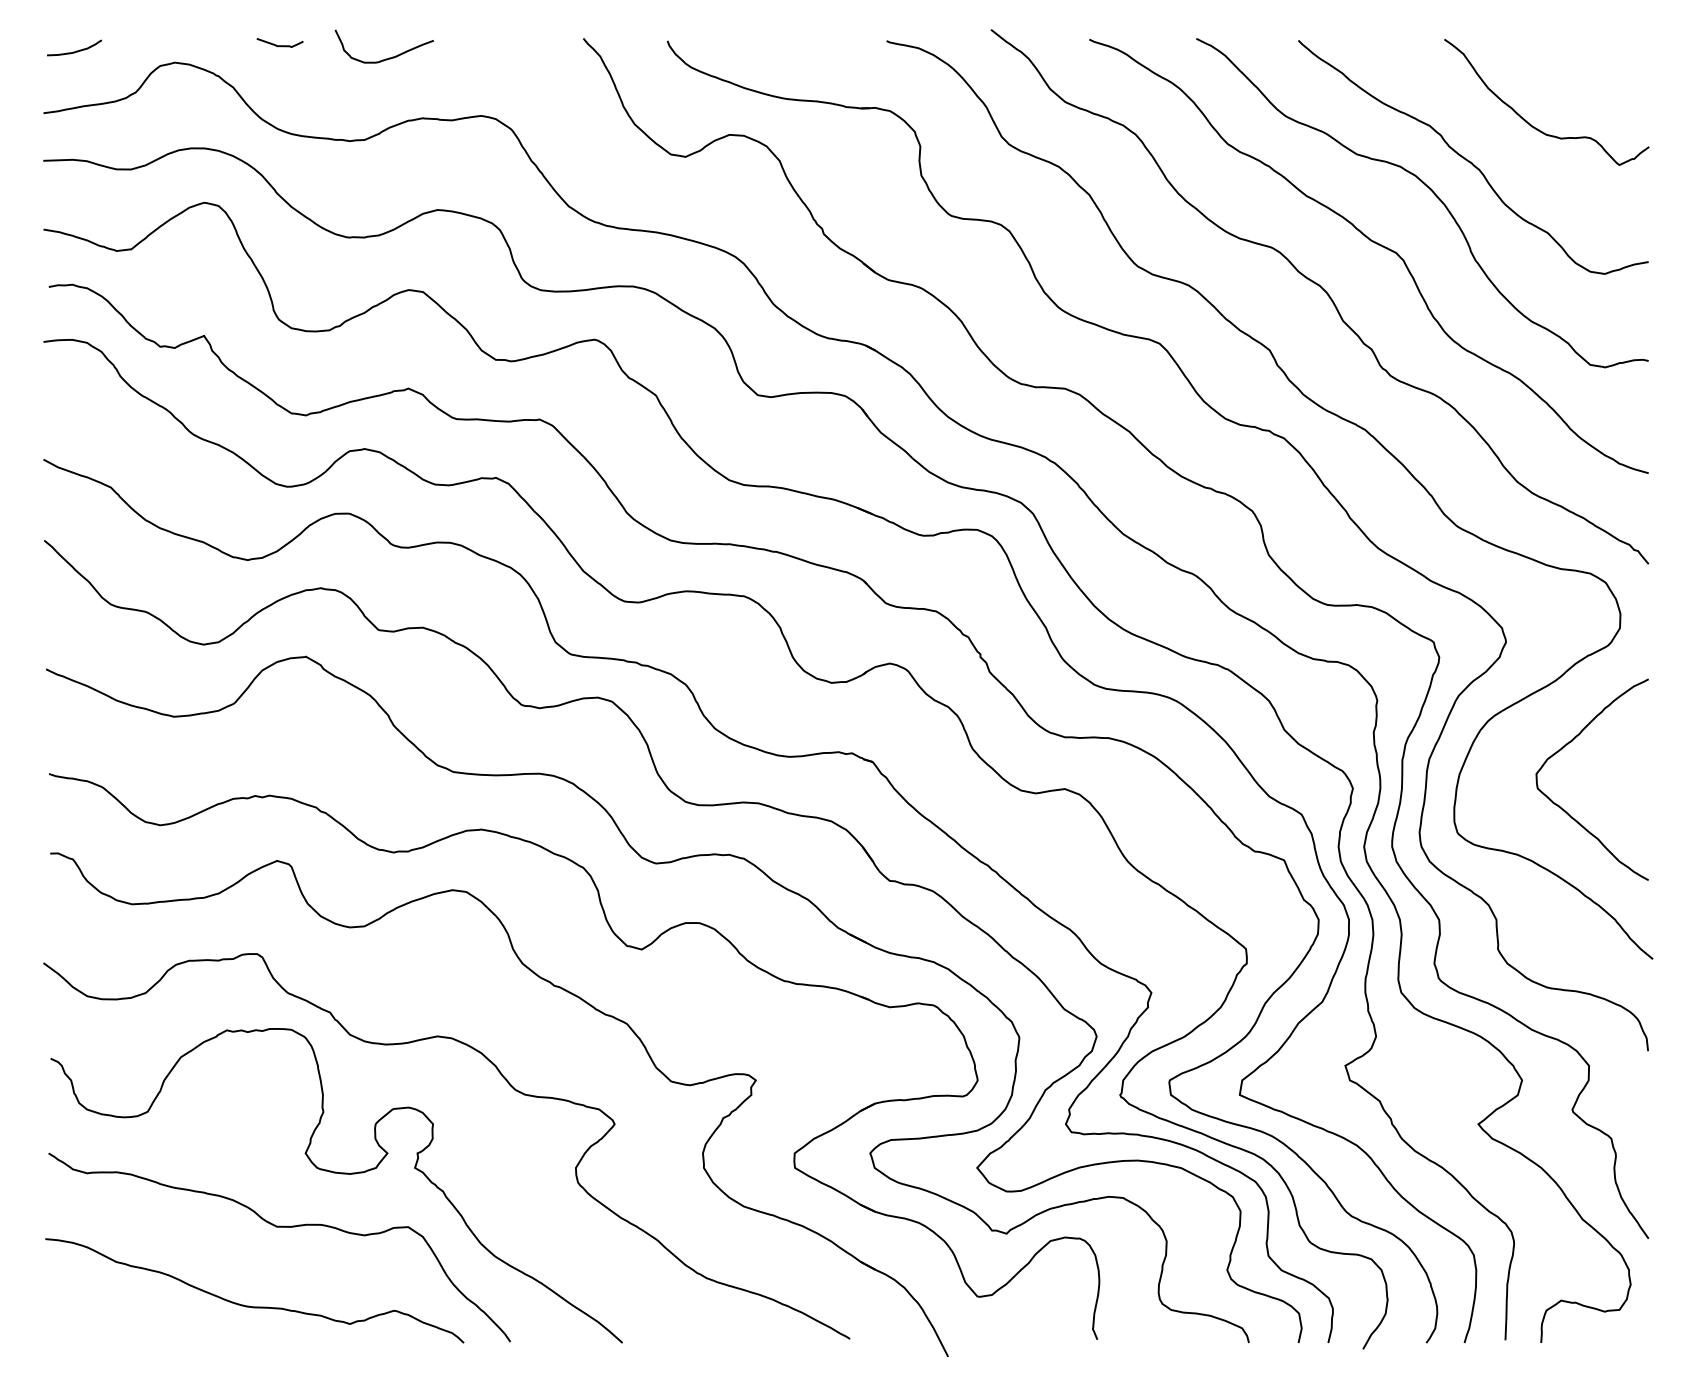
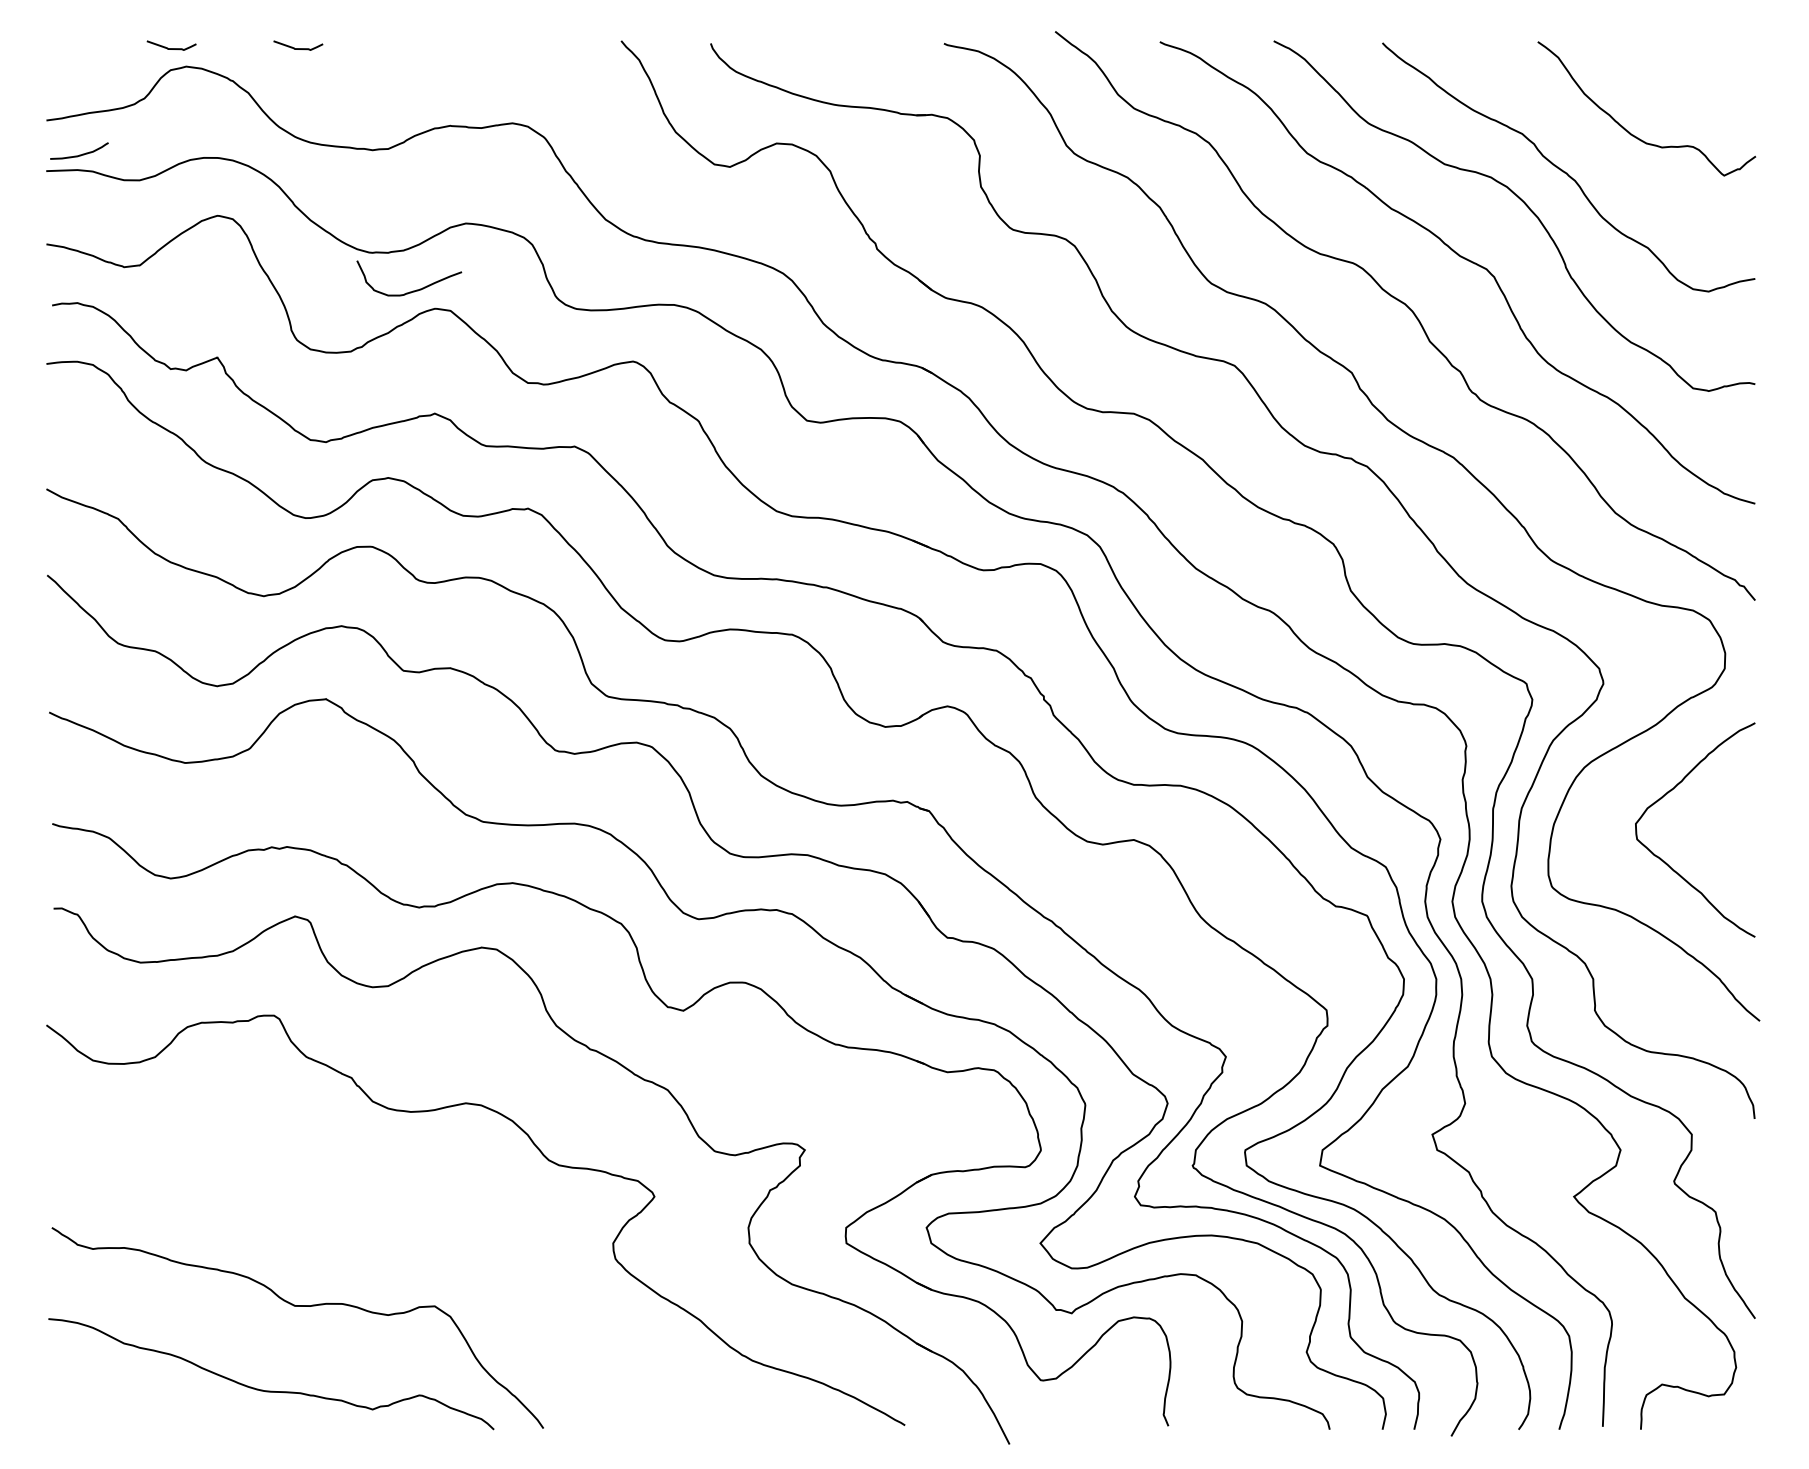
curve: (160, 45) -> (170, 48), added
curve: (76, 50) -> (81, 153), moved
curve: (385, 58) -> (410, 291), moved
curve: (336, 1173) -> (358, 1249), removed

